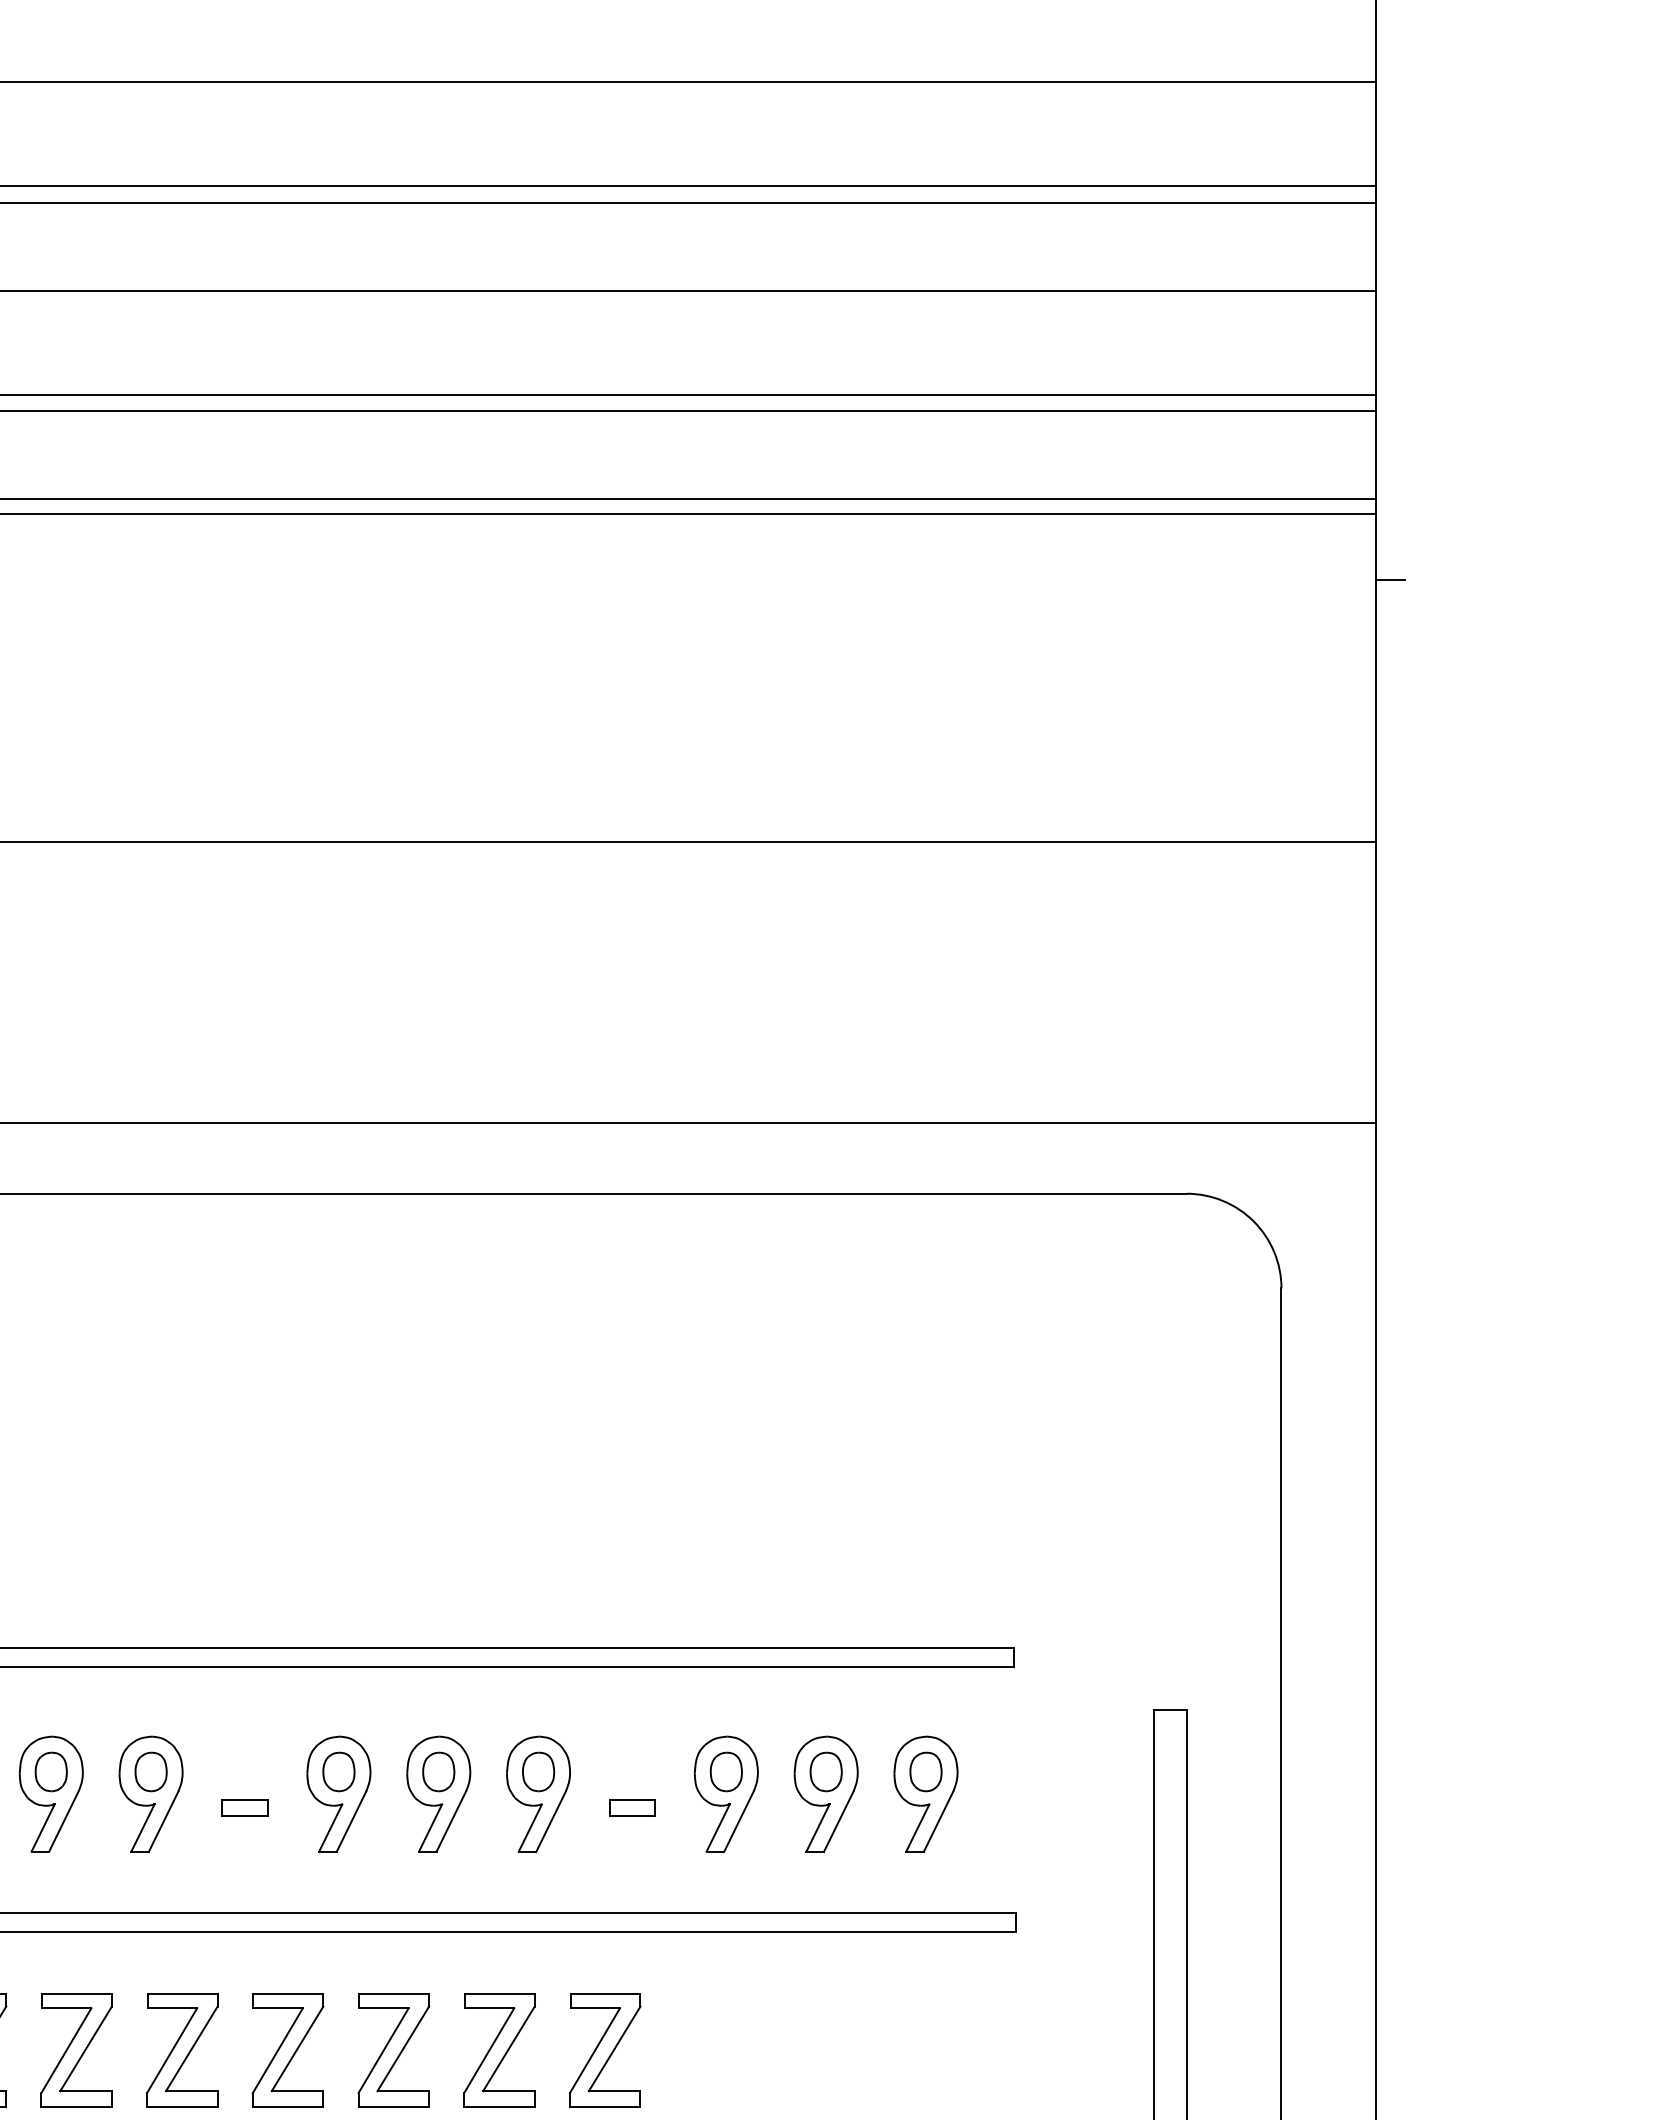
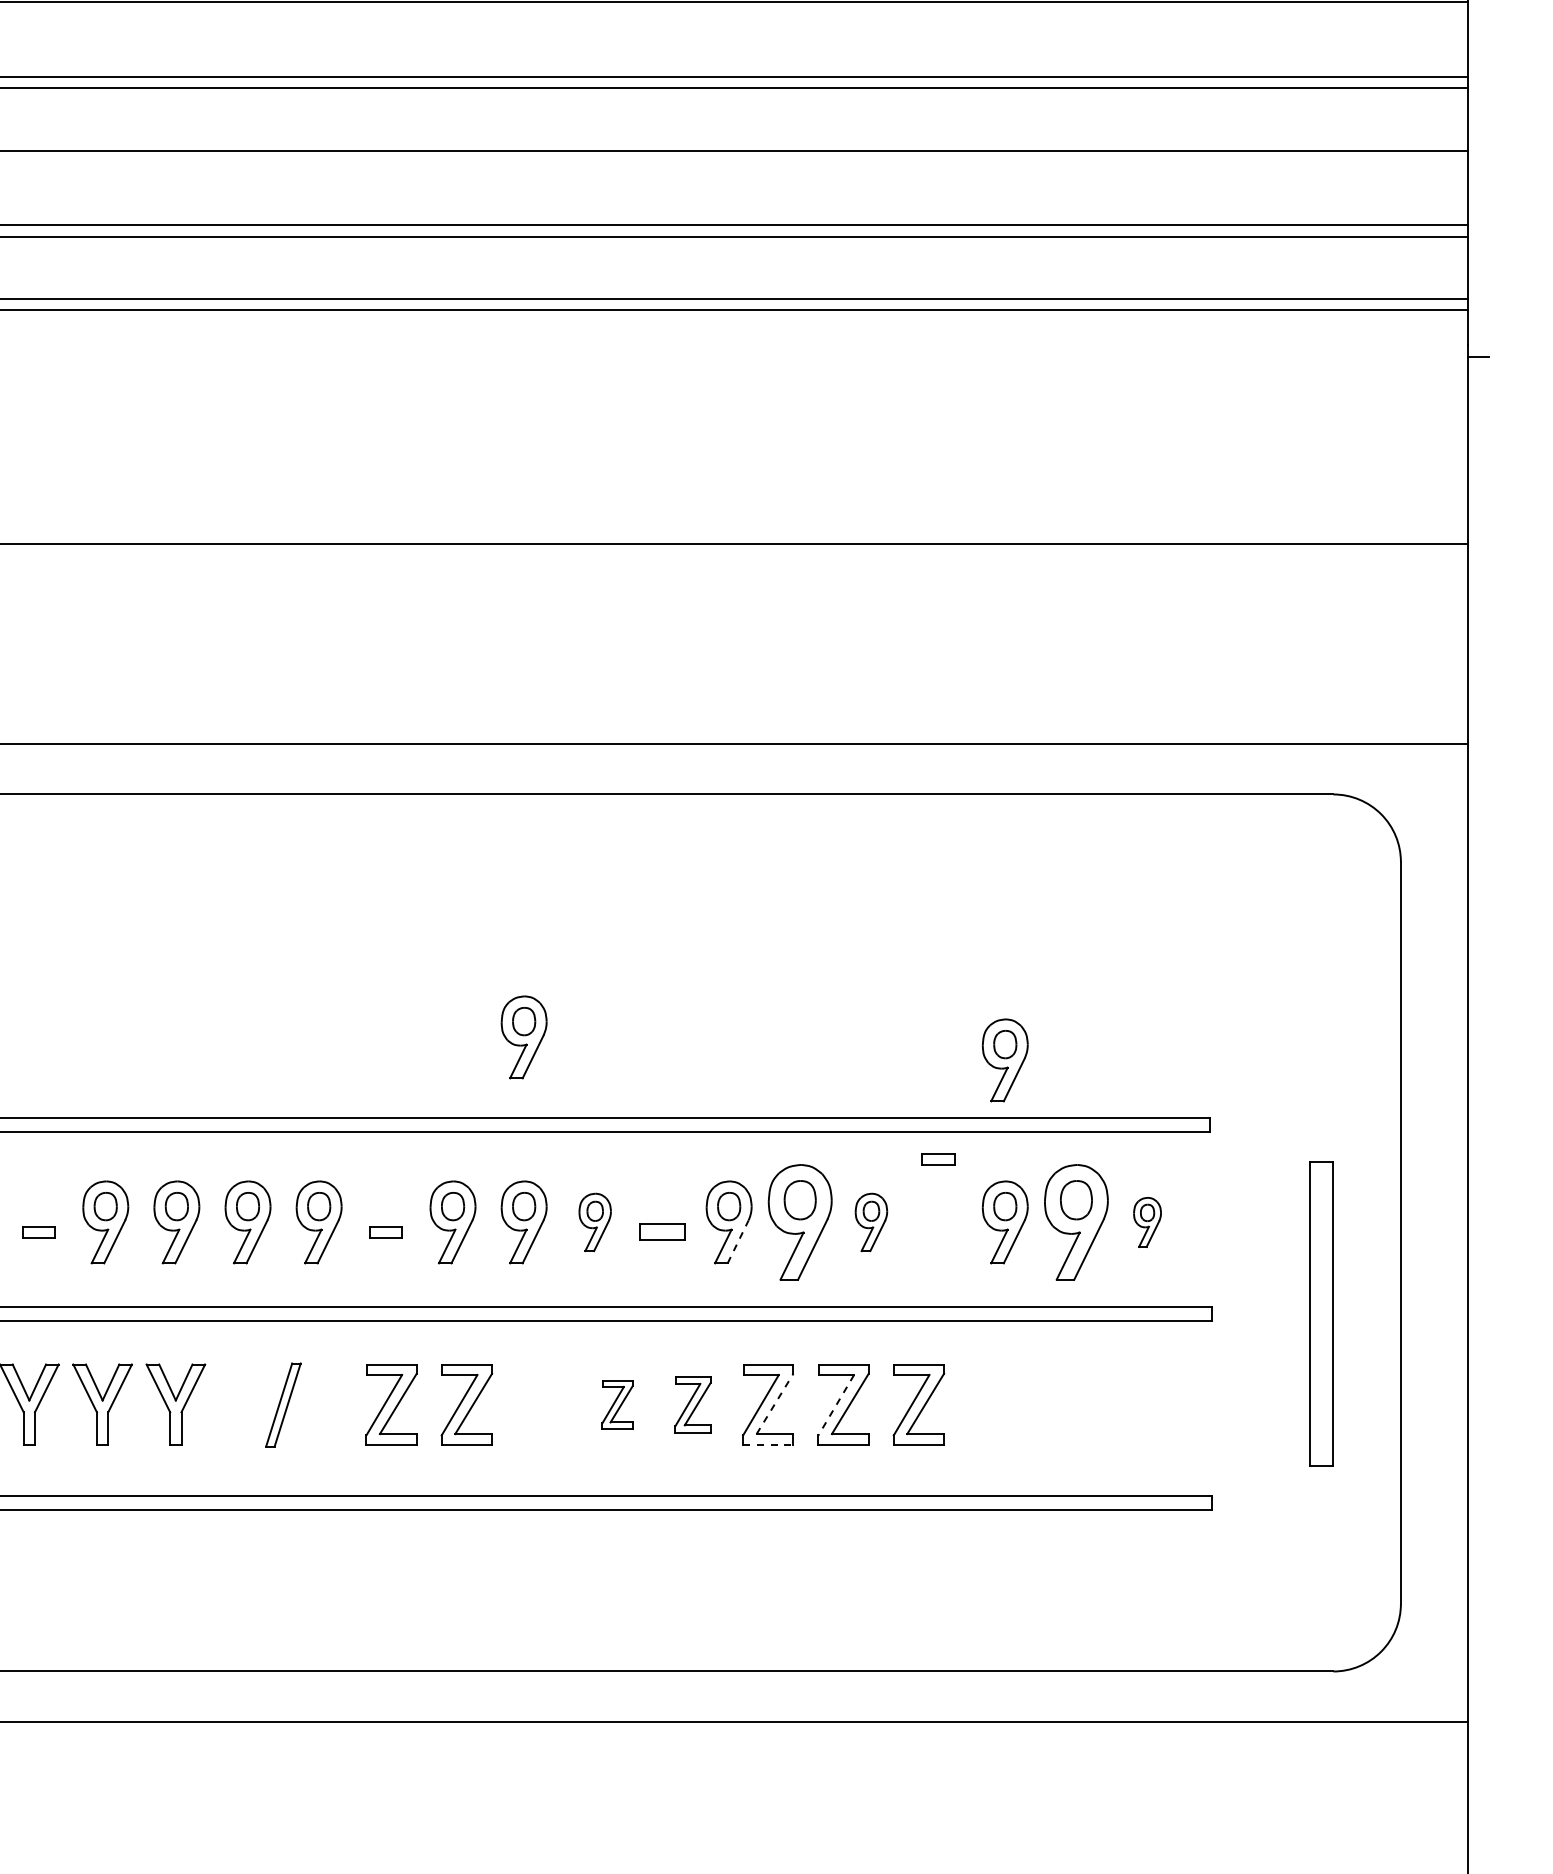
part: (50, 1534) -> (523, 1037), added
part: (725, 1567) -> (1004, 1060), added
part: (149, 1794) -> (594, 1222), size x0.7
part: (439, 1794) -> (800, 1222), size x1.4
part: (538, 1794) -> (871, 1222), size x0.7
part: (826, 1794) -> (1076, 1222), size x1.4
part: (925, 1794) -> (1147, 1222), size x0.6
part: (244, 1808) -> (661, 1232), size x1.4
part: (632, 1808) -> (938, 1159), moved
line: (352, 1820) -> (738, 1241), solid -> dashed
line: (403, 2048) -> (775, 1403), solid -> dashed
part: (77, 2049) -> (542, 1404), removed
part: (182, 2049) -> (617, 1404), size x0.6
part: (287, 2049) -> (692, 1404), size x0.7
line: (489, 2051) -> (836, 1405), solid -> dashed
line: (394, 2107) -> (768, 1445), solid -> dashed

